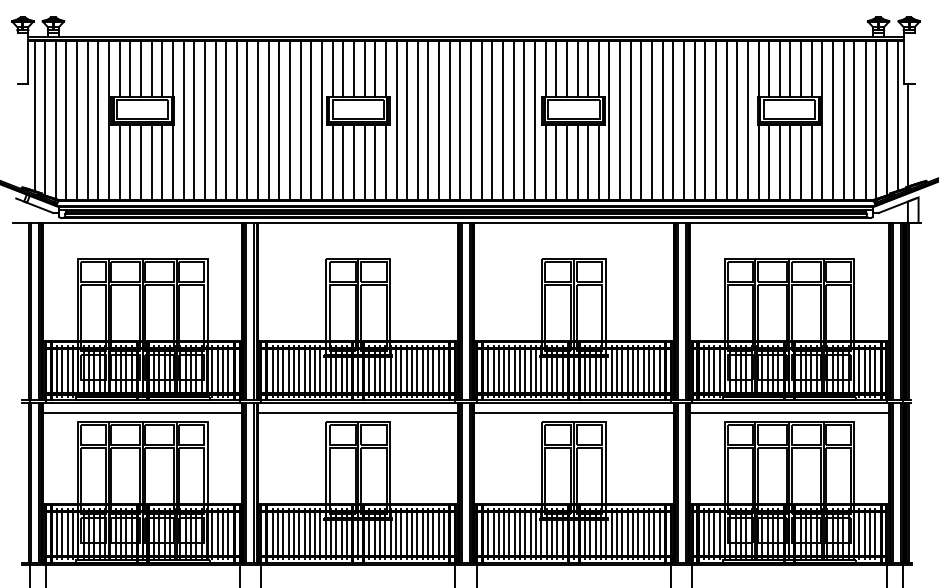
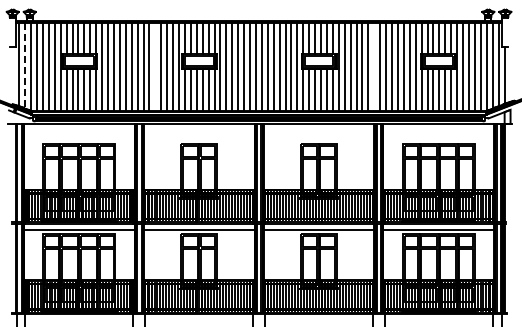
line: (45, 117) -> (25, 65), solid -> dashed
line: (279, 119) -> (155, 66), removed
line: (673, 119) -> (374, 66), removed

